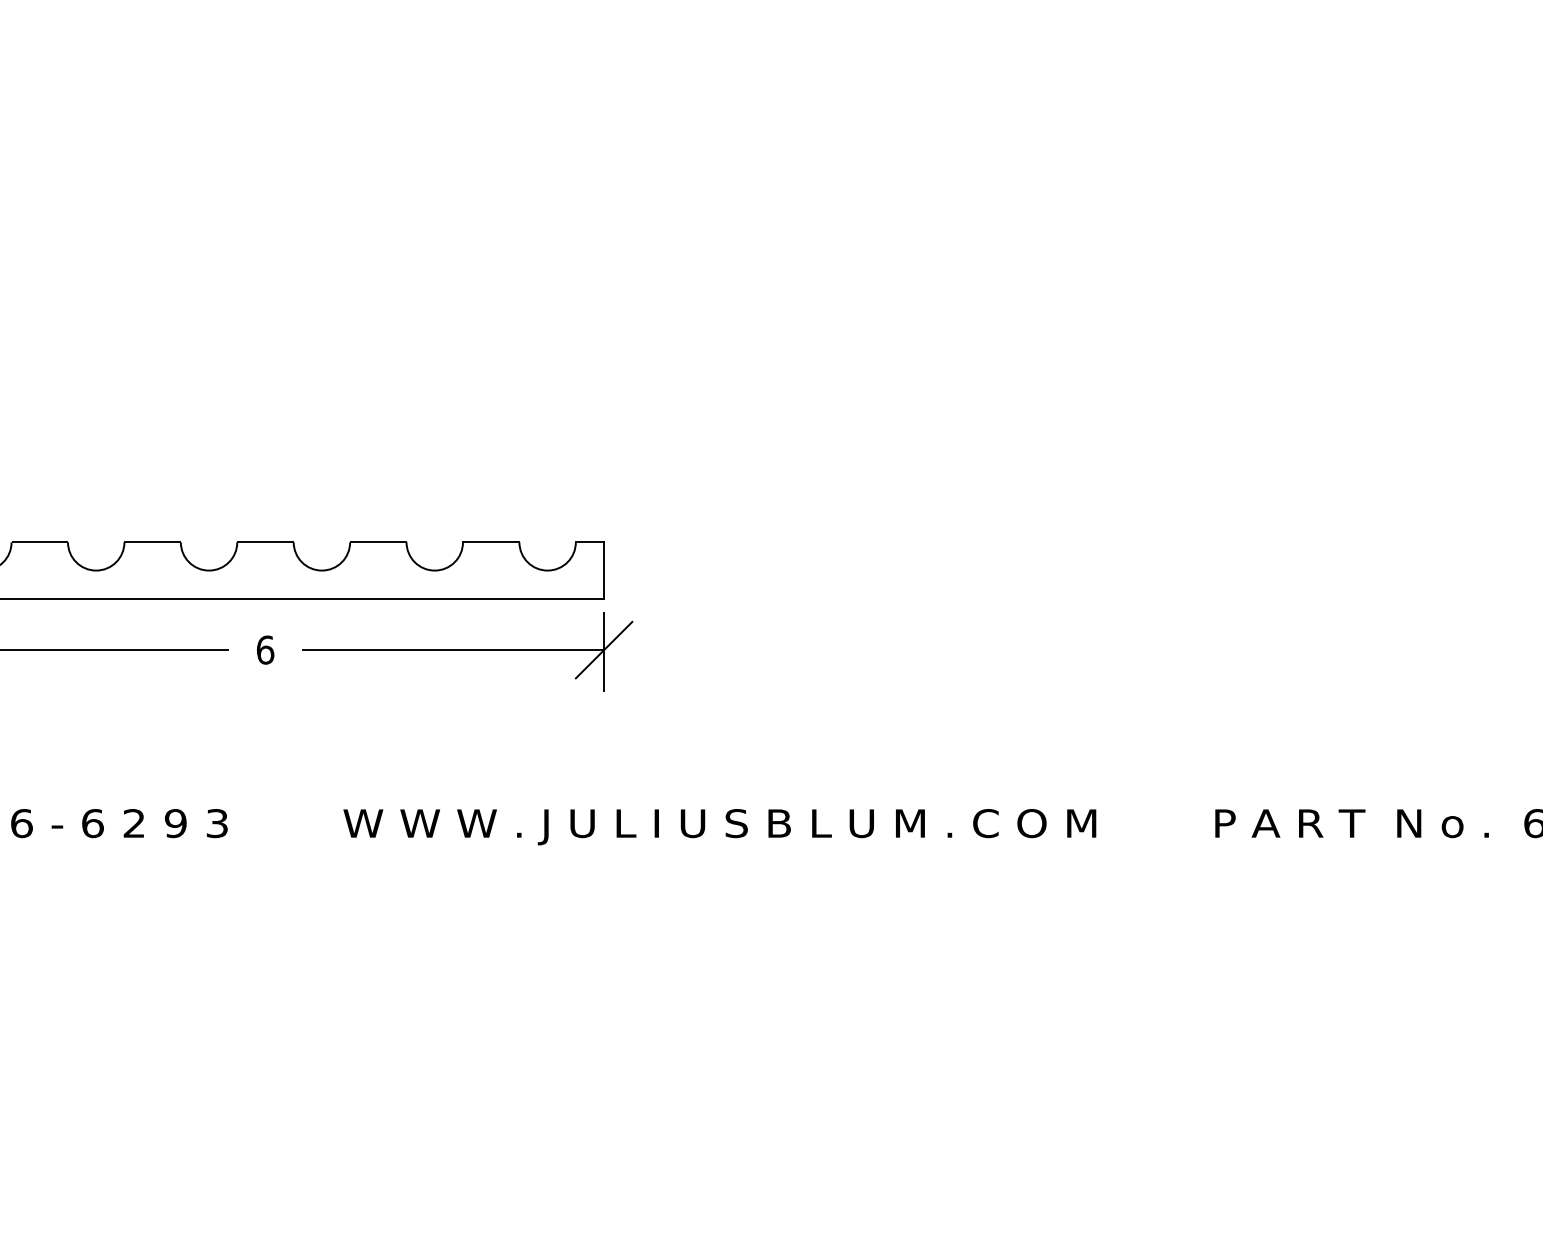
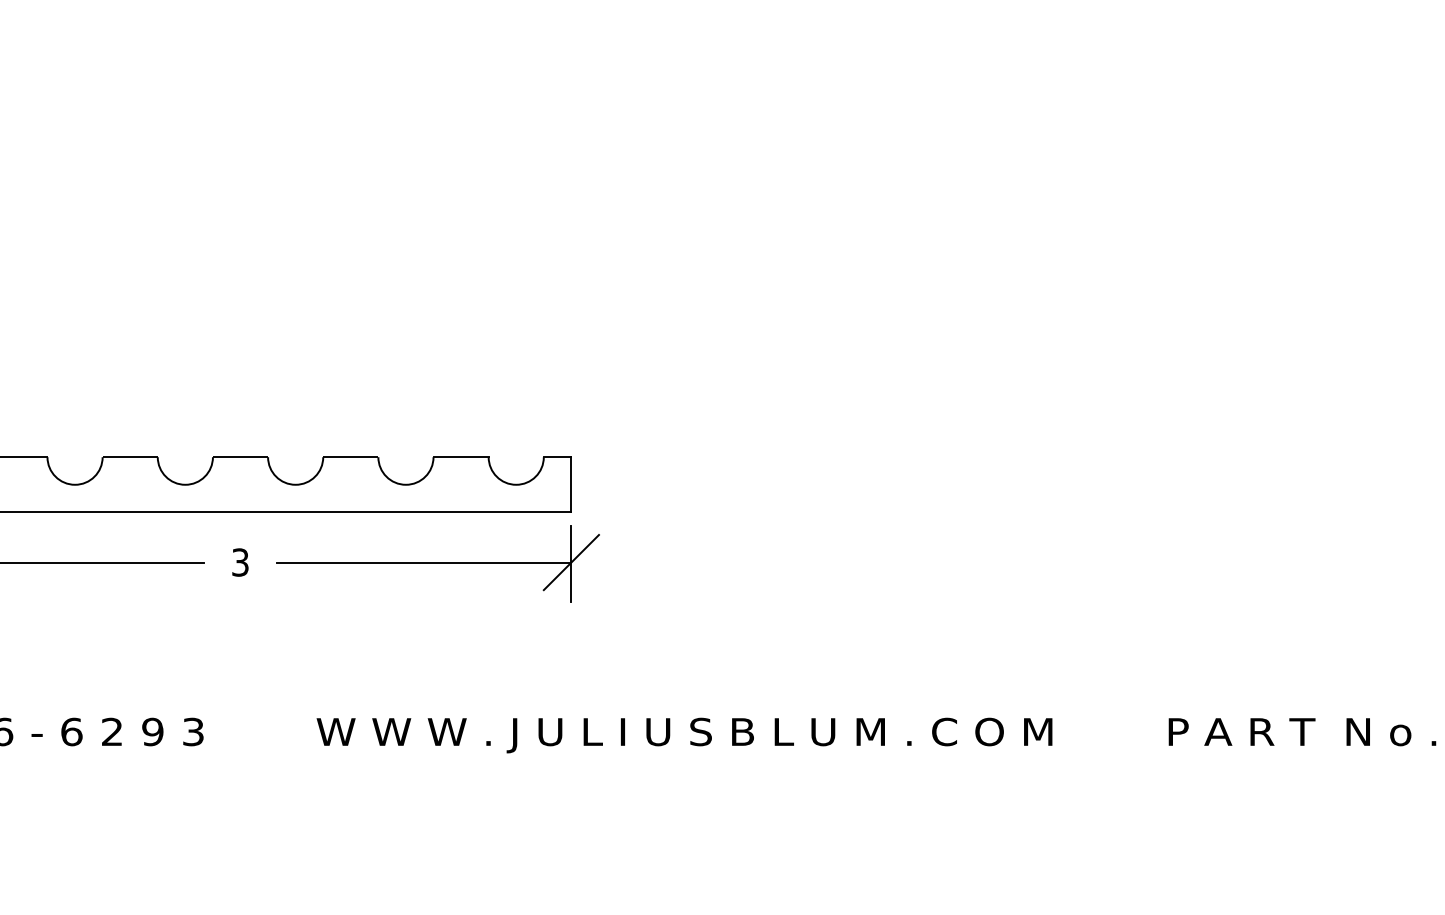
text: (265, 649) -> (240, 561), 6 -> 3

